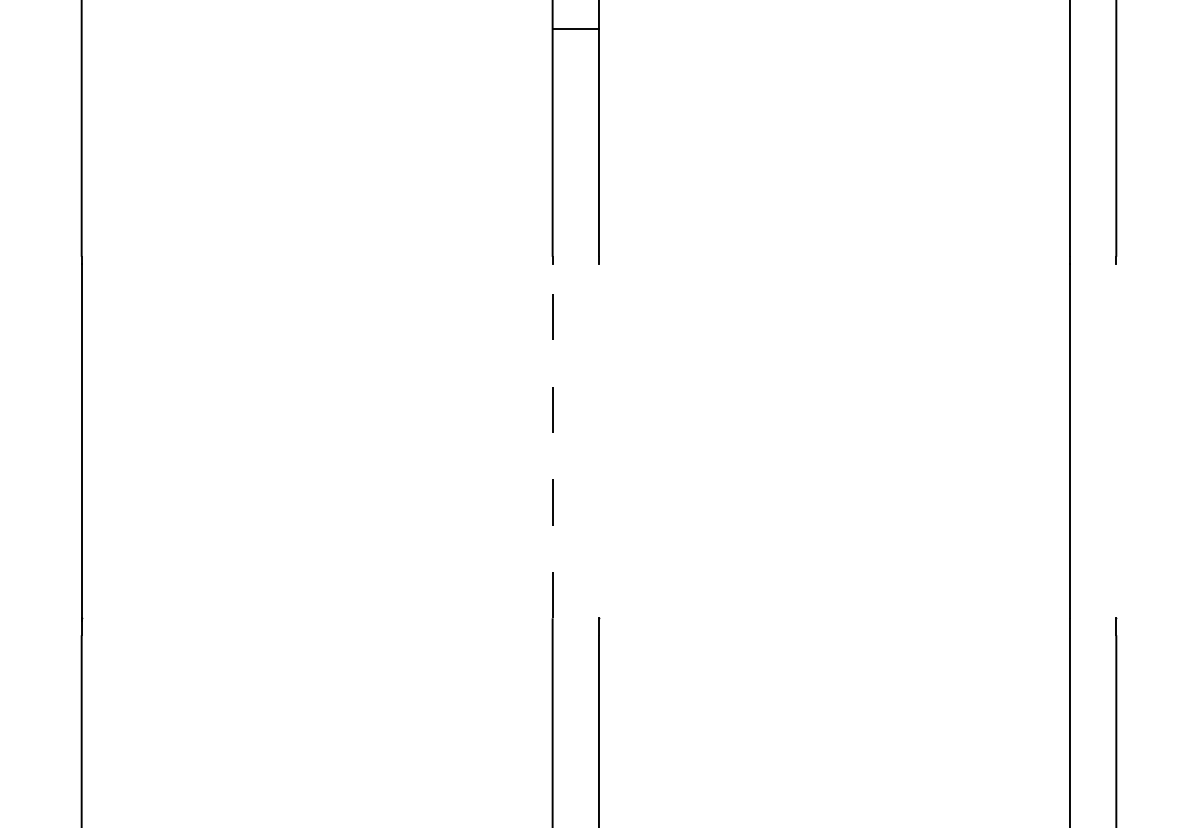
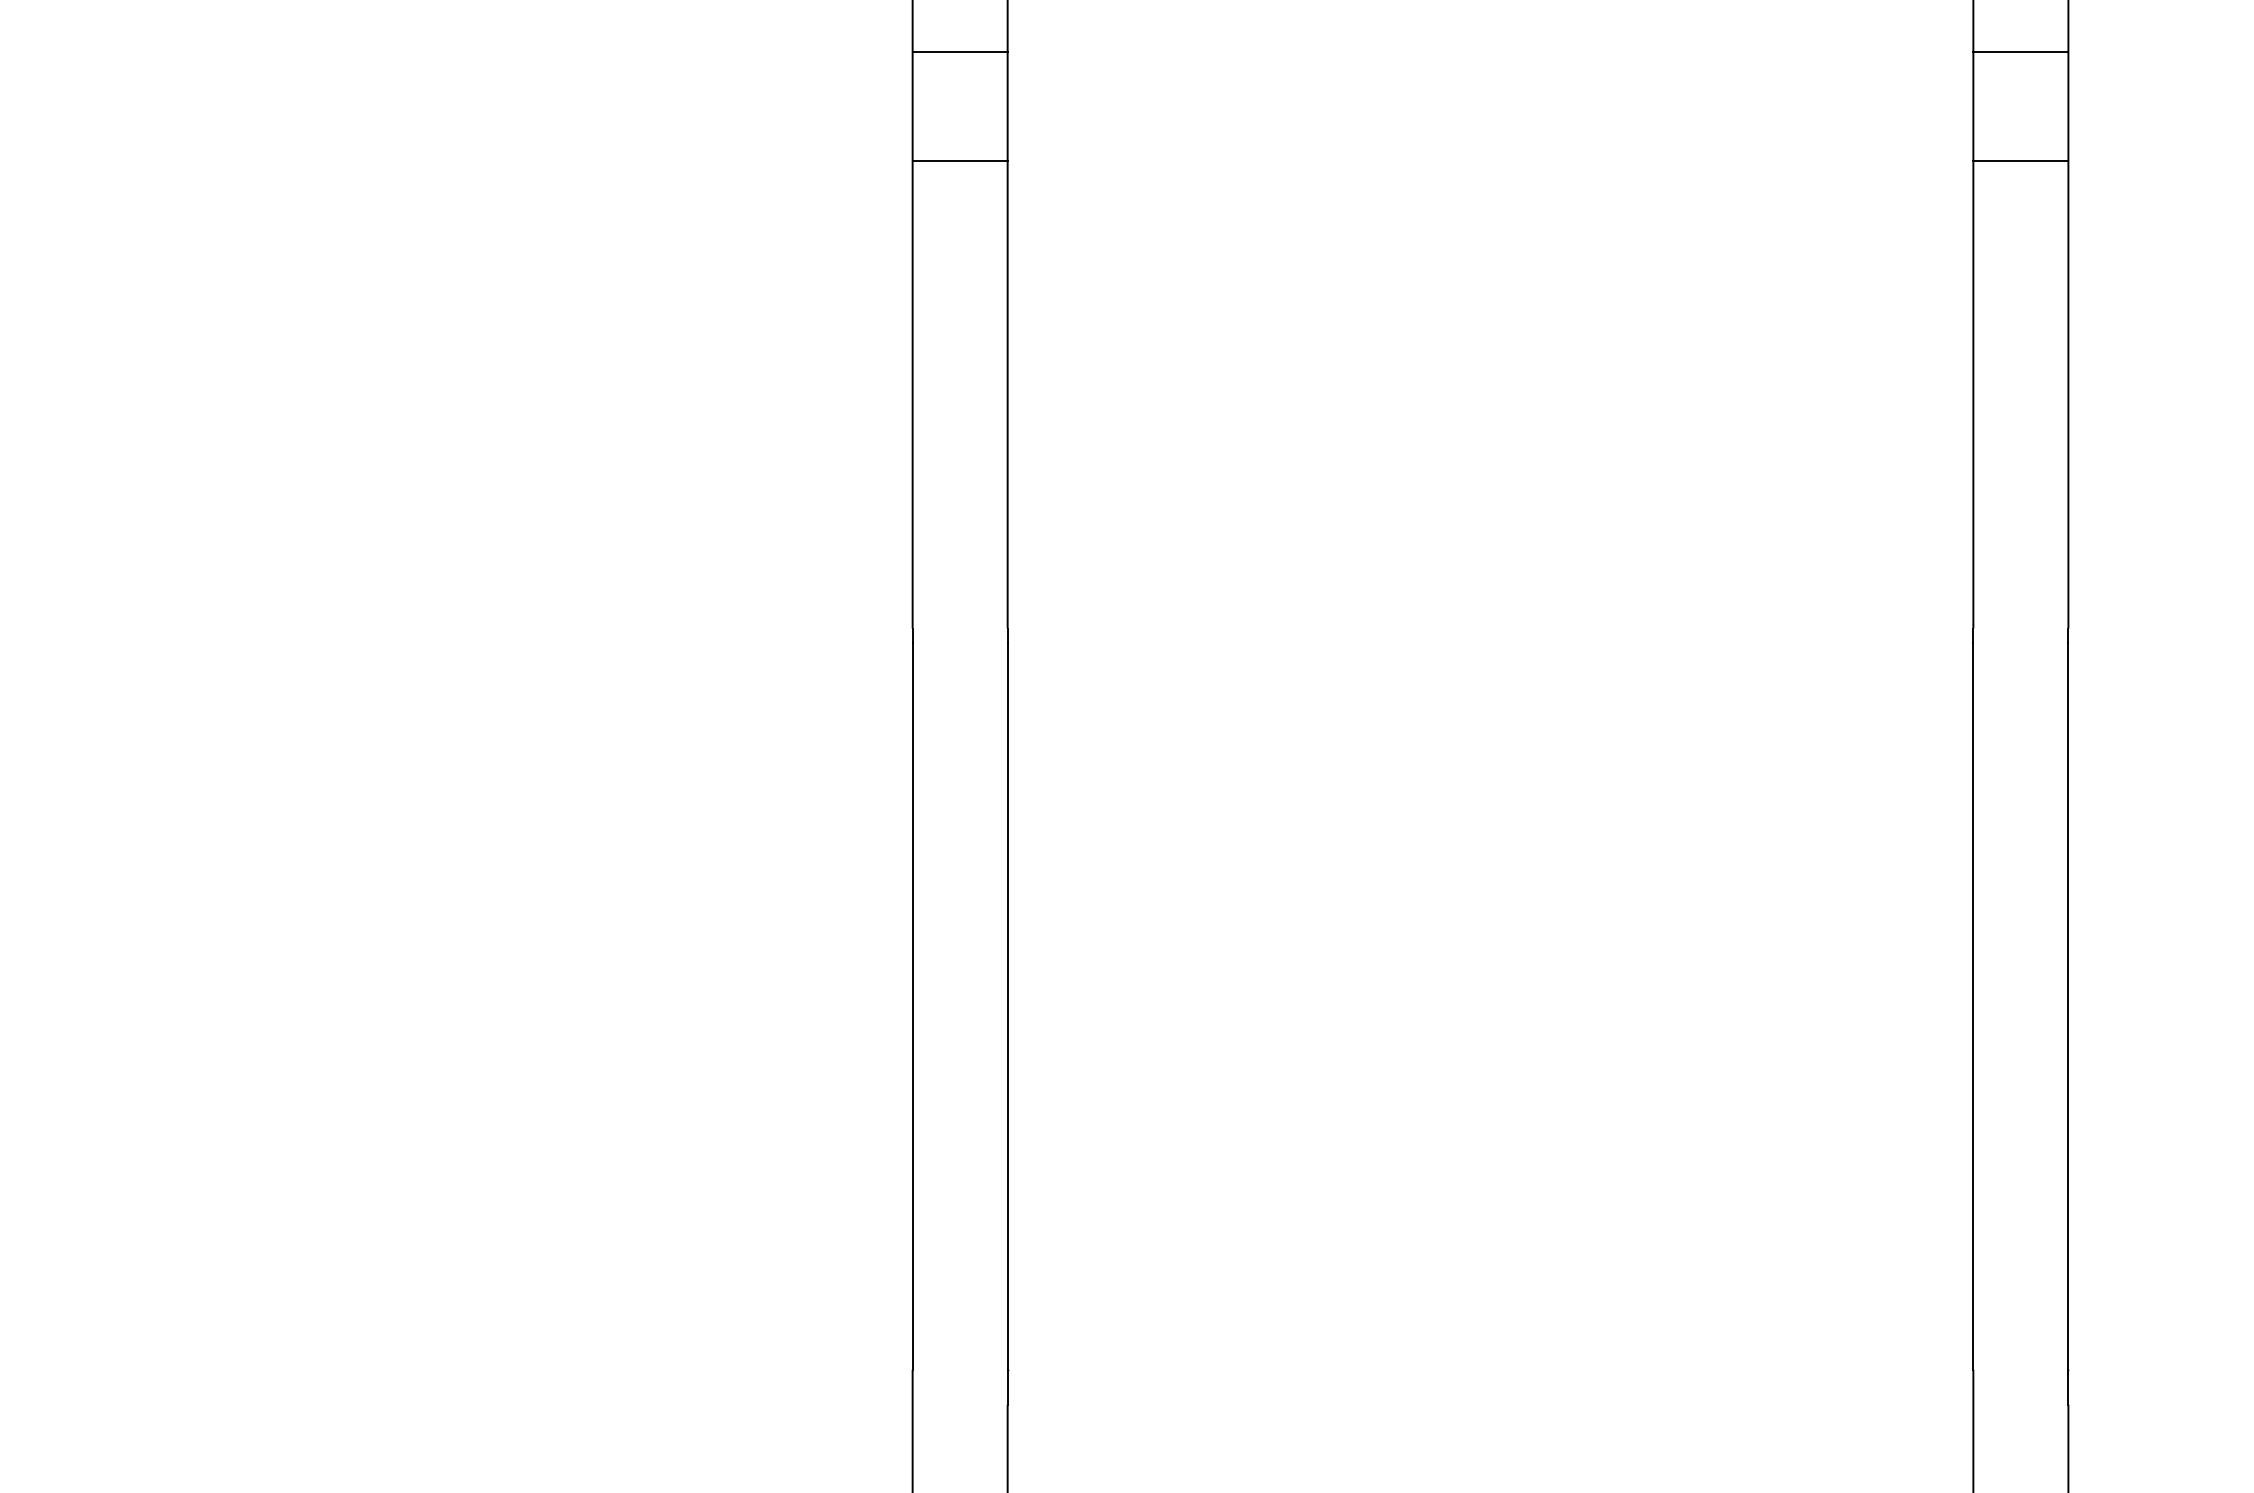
line: (1092, 28) -> (2019, 160), added
line: (552, 440) -> (912, 1005), dashed -> solid
line: (598, 440) -> (1006, 1005), added
line: (1116, 442) -> (2068, 1009), added

